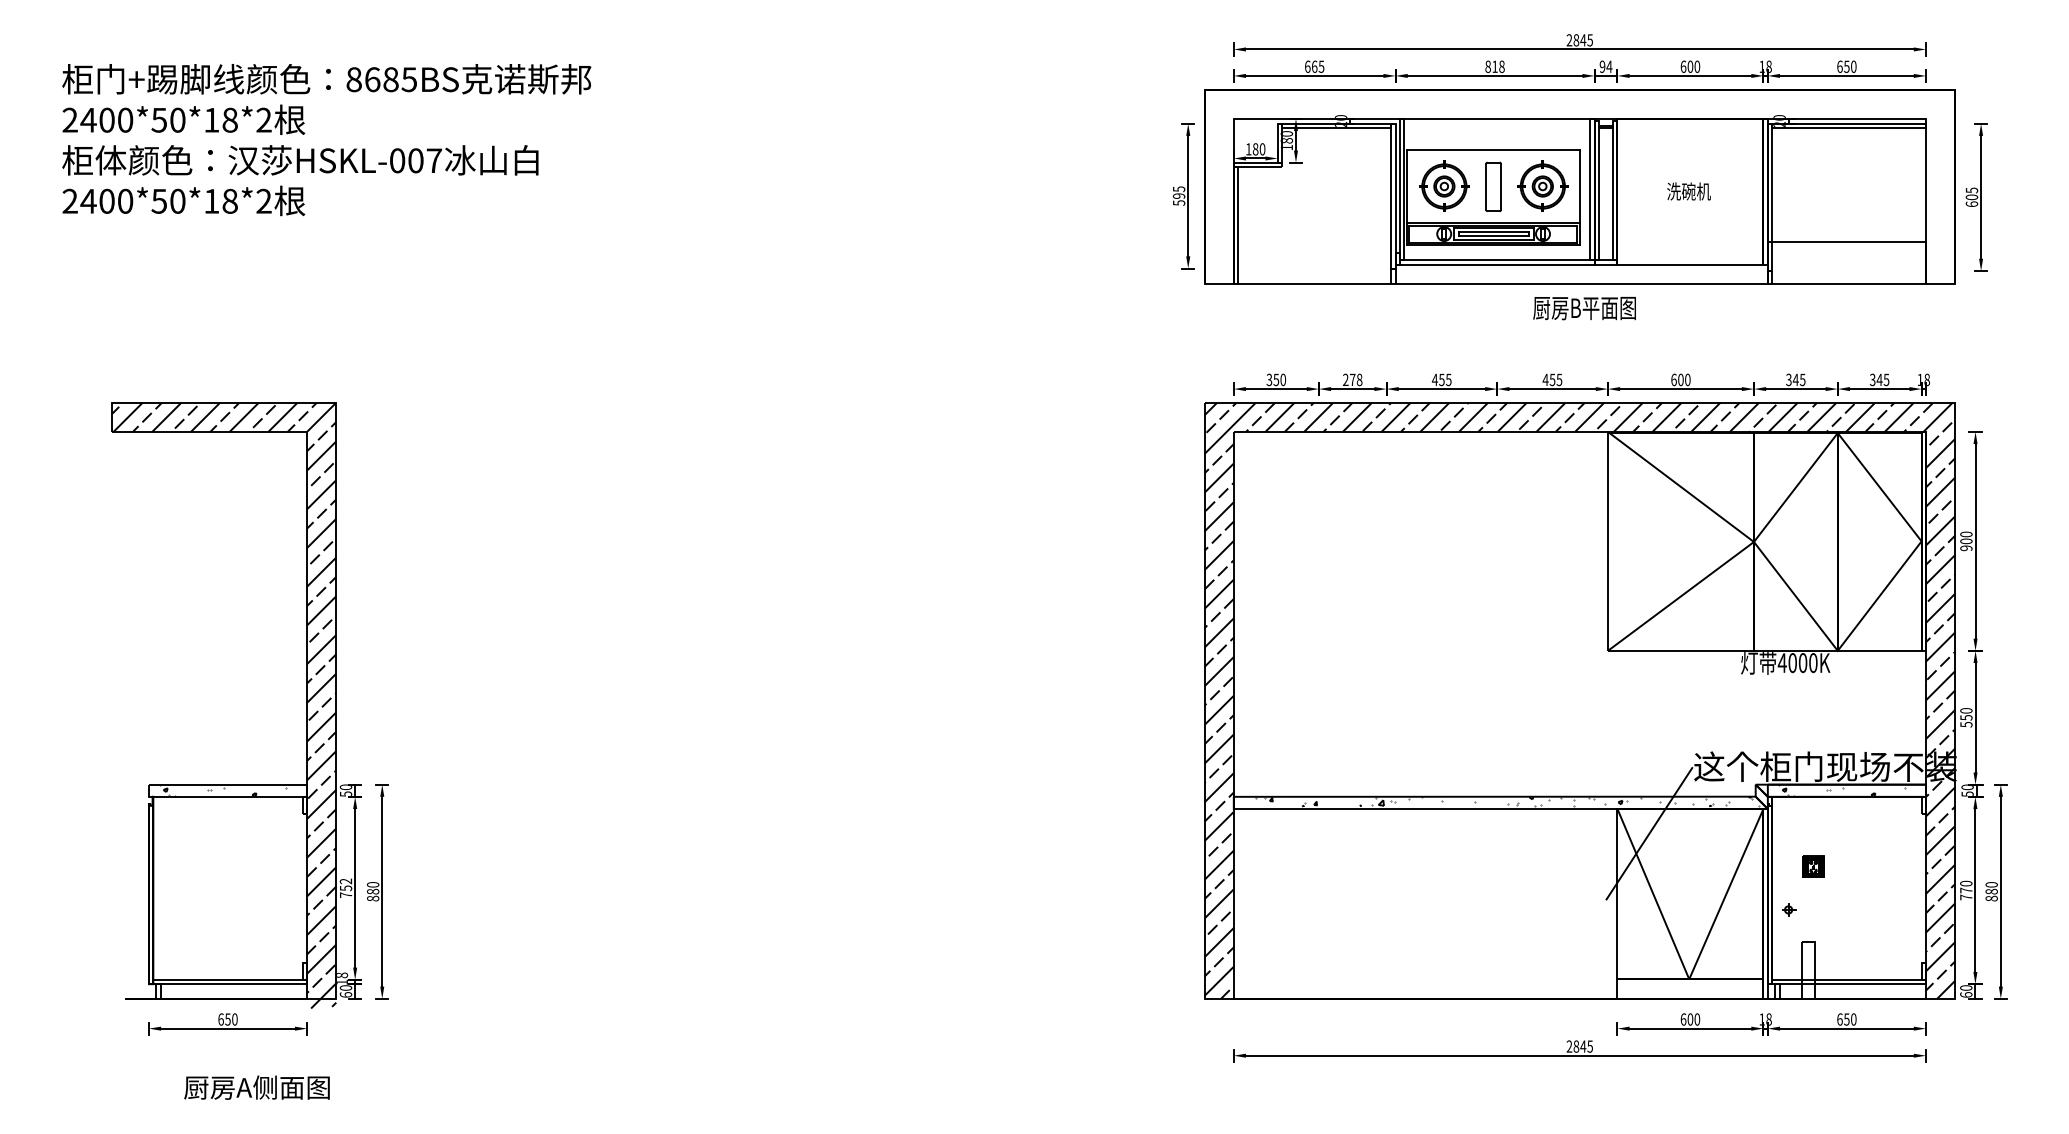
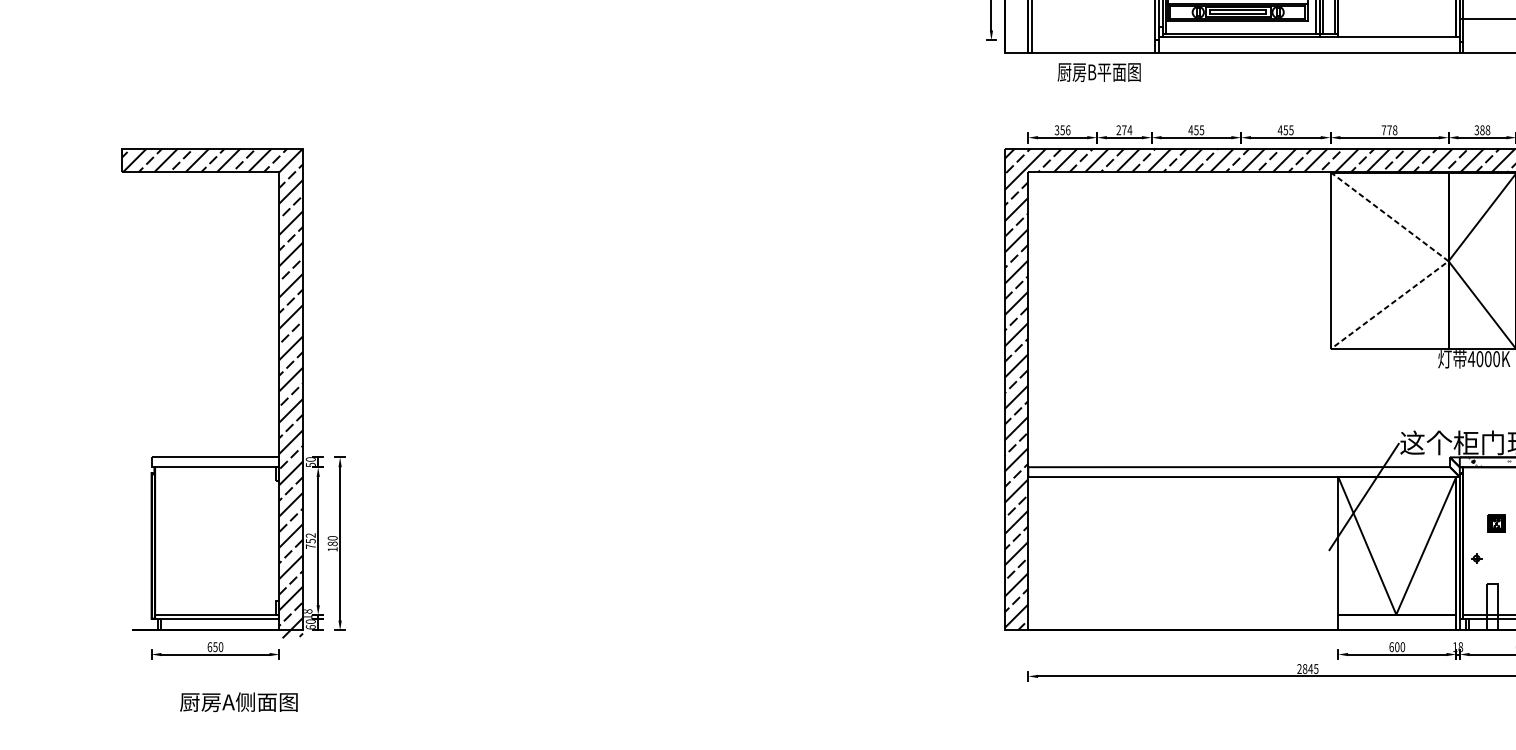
text: (1584, 308) -> (1099, 72), moved
text: (1283, 379) -> (1068, 129), 350 -> 356
text: (1359, 379) -> (1129, 129), 278 -> 274
text: (1680, 379) -> (1389, 129), 600 -> 778
text: (1798, 379) -> (1484, 129), 345 -> 388
line: (1753, 541) -> (1448, 260), solid -> dashed
hatch: (222, 790) -> (211, 462), removed
hatch: (1507, 801) -> (1249, 470), removed
text: (372, 898) -> (332, 549), 880 -> 180

